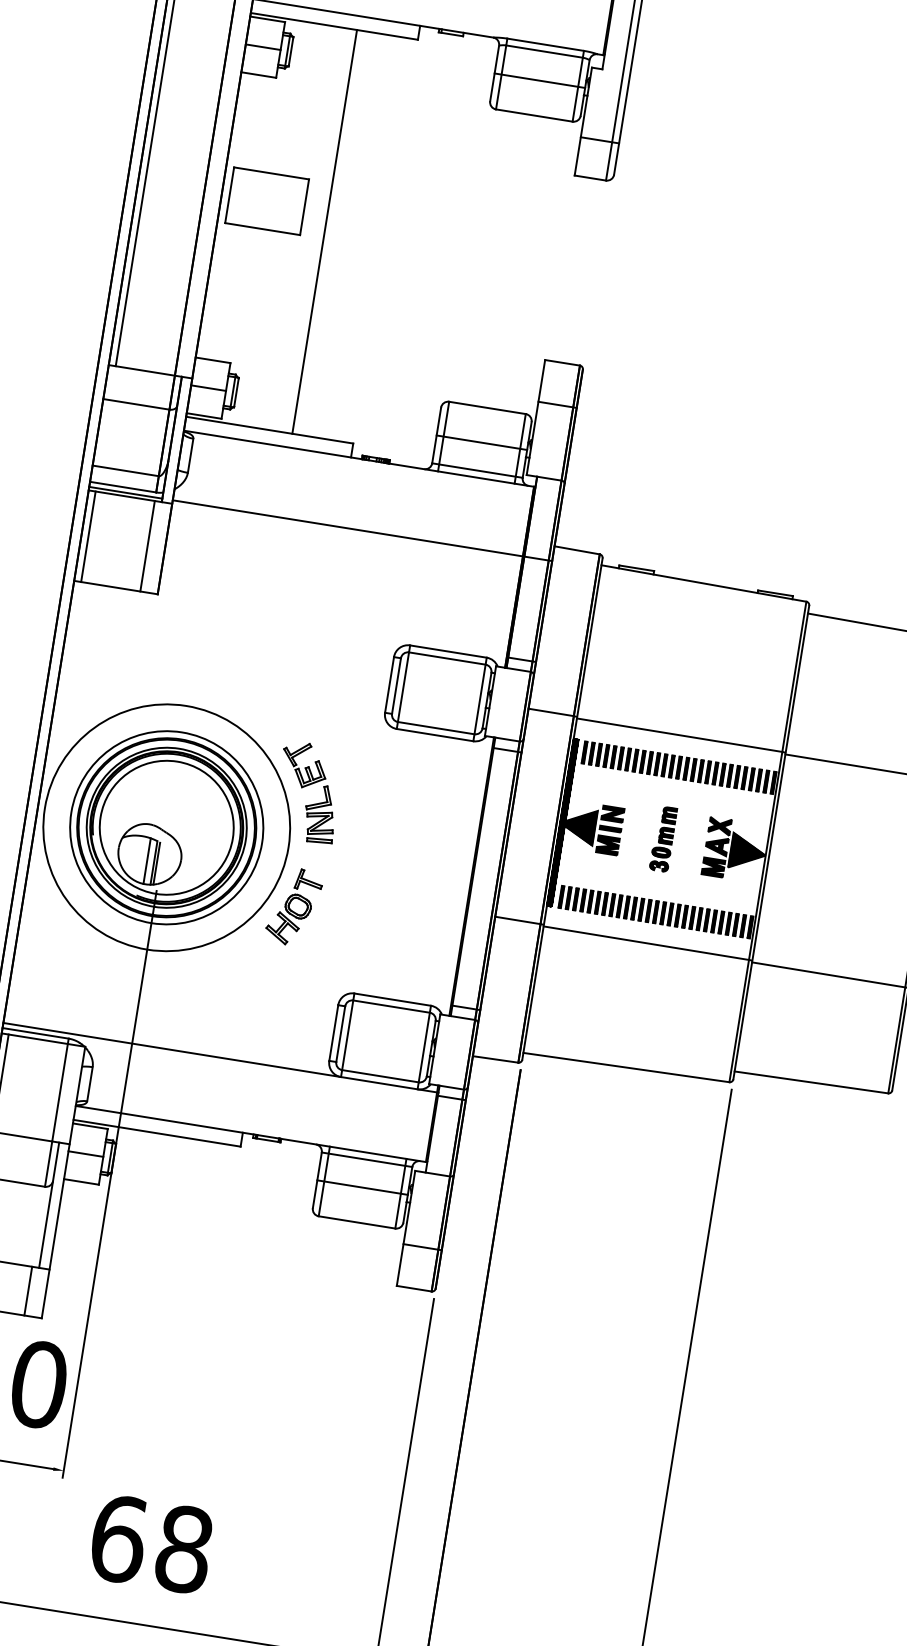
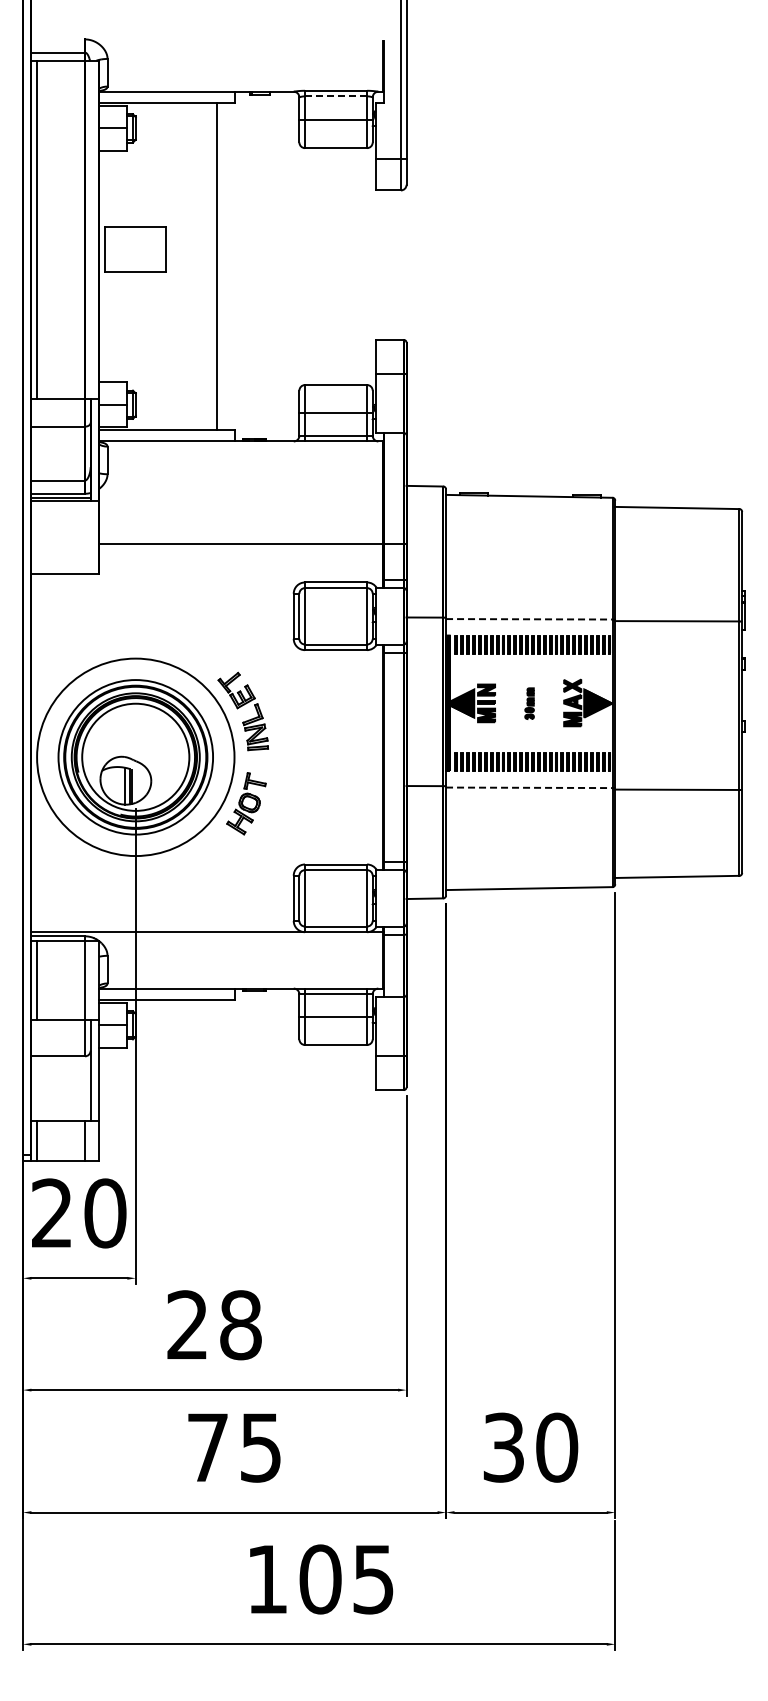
line: (545, 51) -> (336, 96), solid -> dashed
line: (325, 231) -> (217, 266), moved
line: (362, 530) -> (252, 543), moved
line: (88, 537) -> (37, 537), removed
line: (148, 546) -> (85, 537), removed
line: (679, 735) -> (529, 619), solid -> dashed
part: (663, 839) -> (529, 703), size x0.6
line: (646, 942) -> (529, 787), solid -> dashed
text: (119, 1539) -> (188, 1325), 68 -> 28

